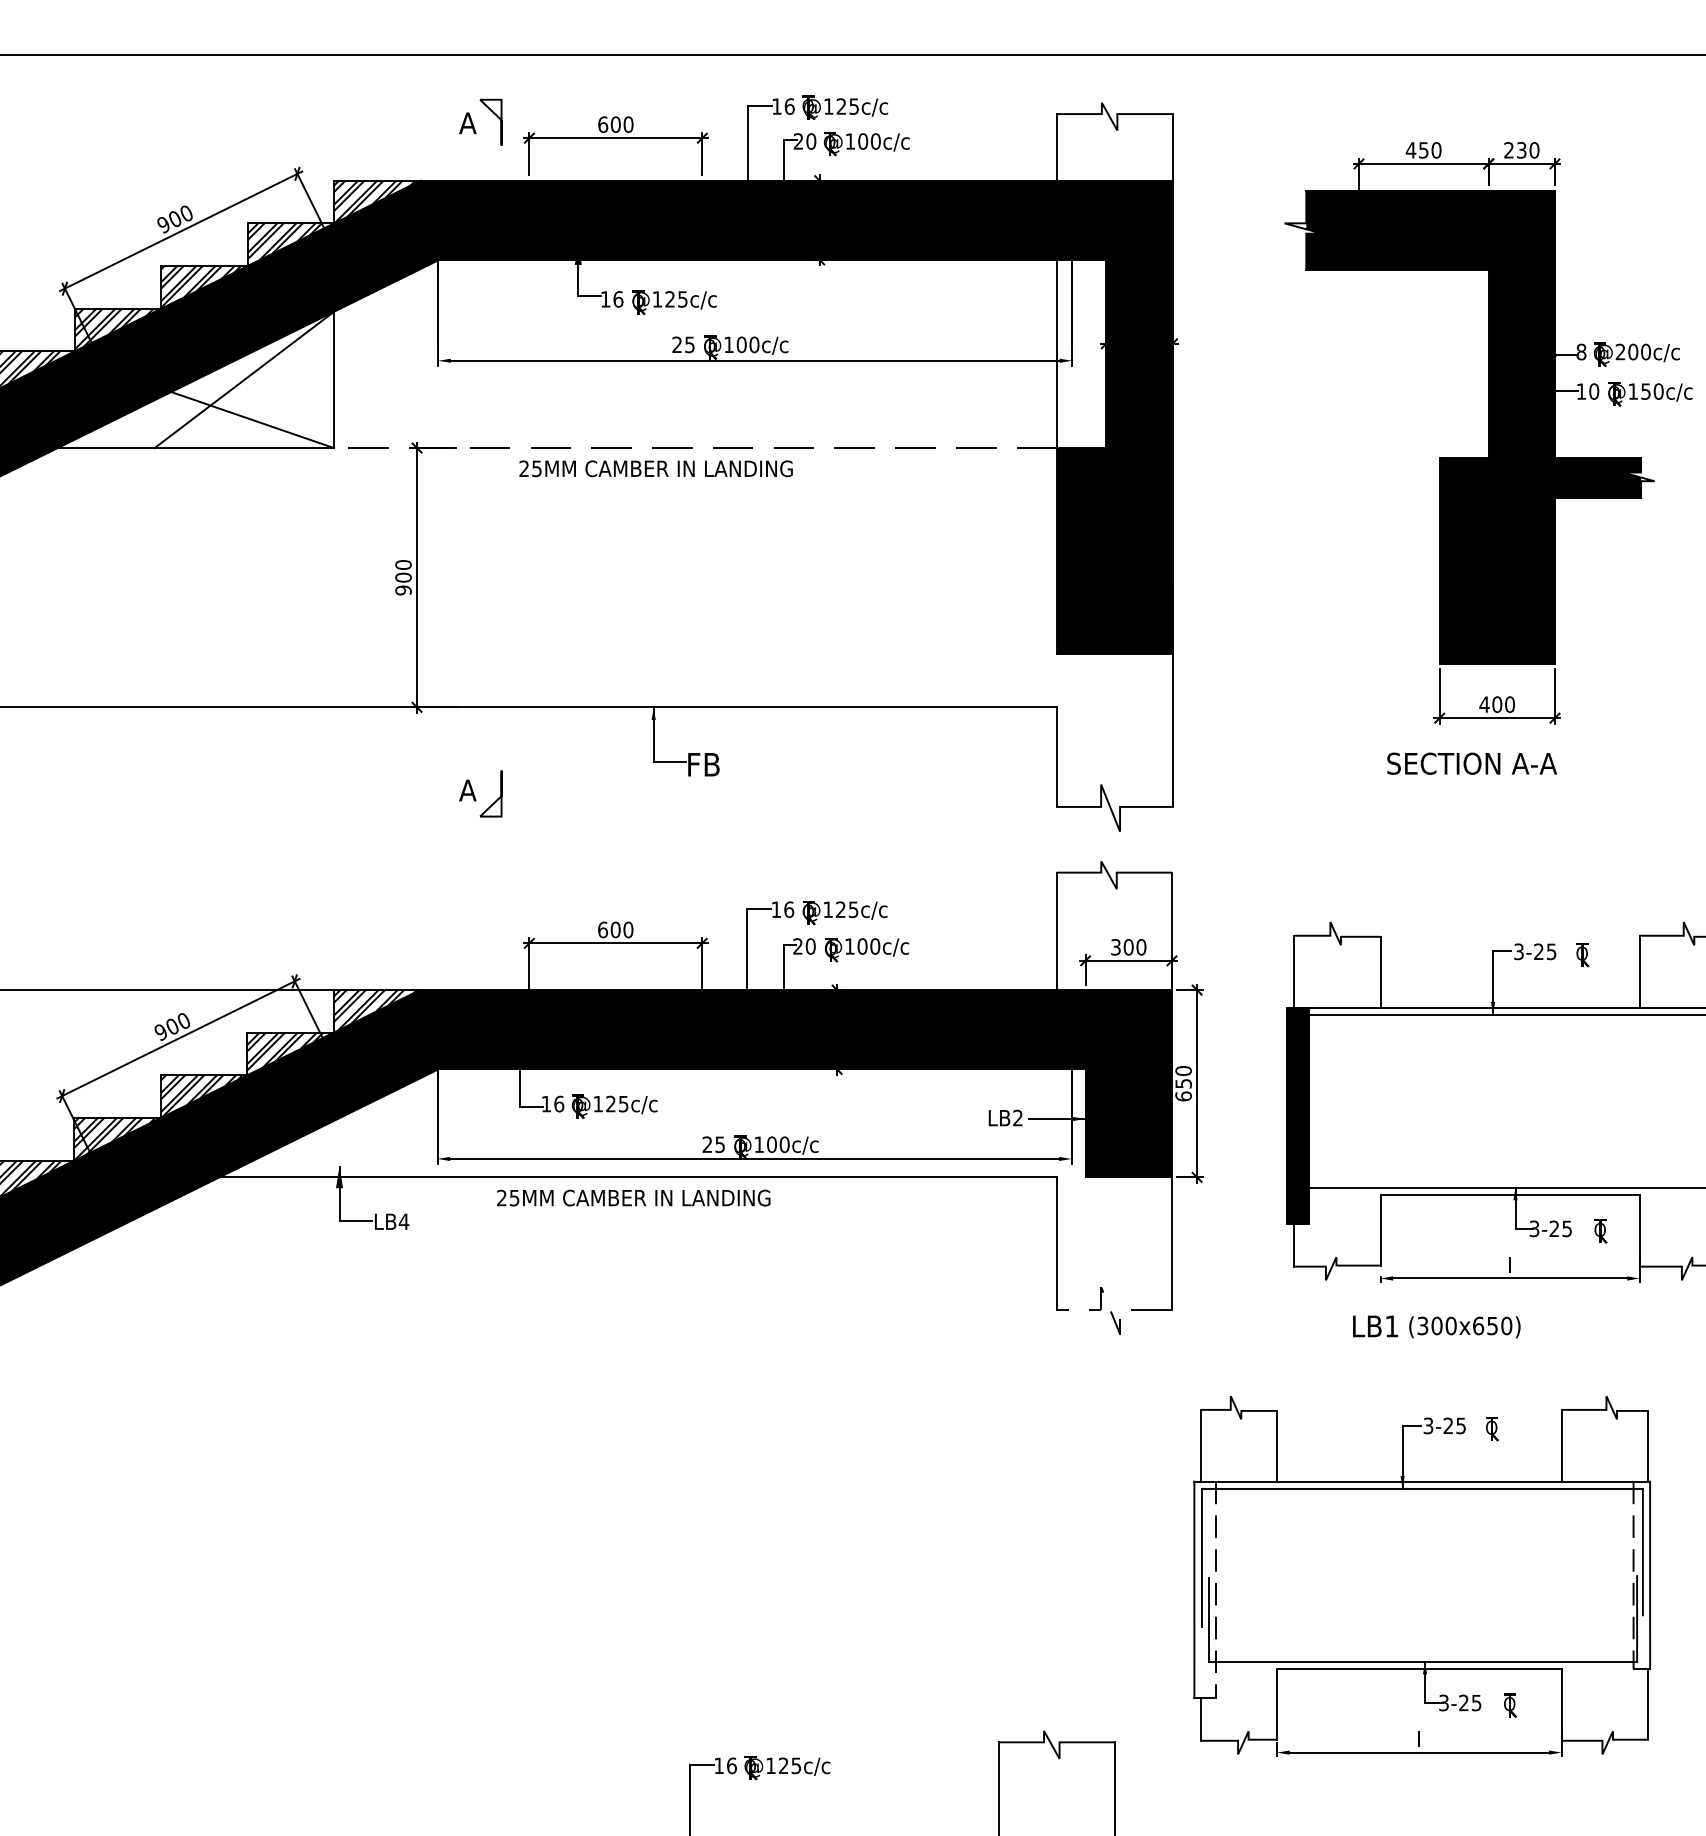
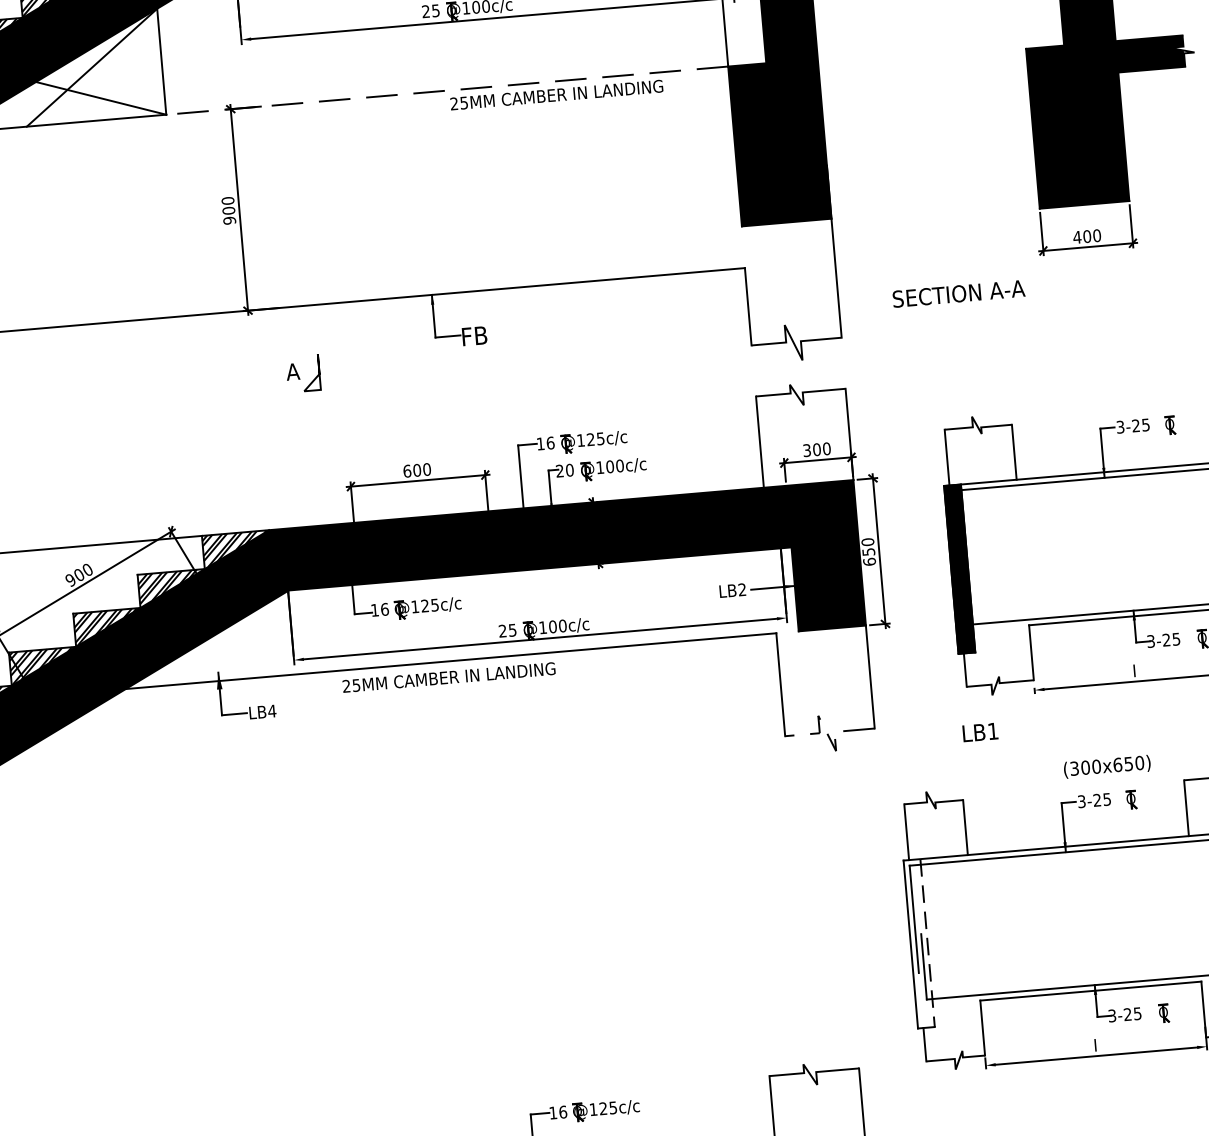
text: (655, 468) -> (556, 94), moved
text: (1472, 763) -> (959, 293), moved
text: (1375, 1326) -> (980, 732), moved
text: (1464, 1327) -> (1107, 767), moved

